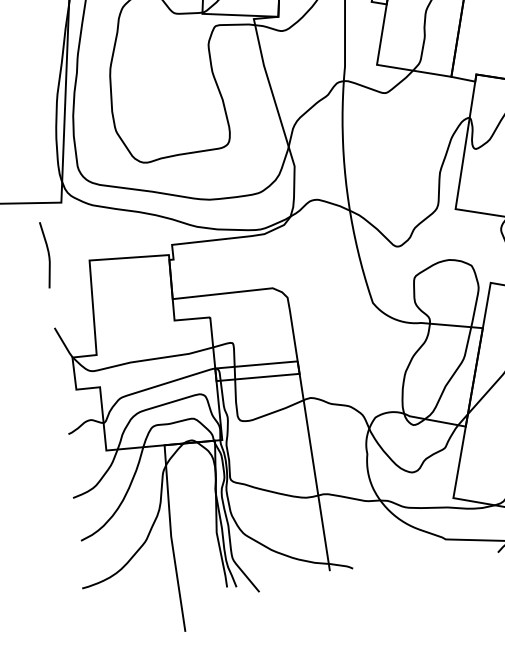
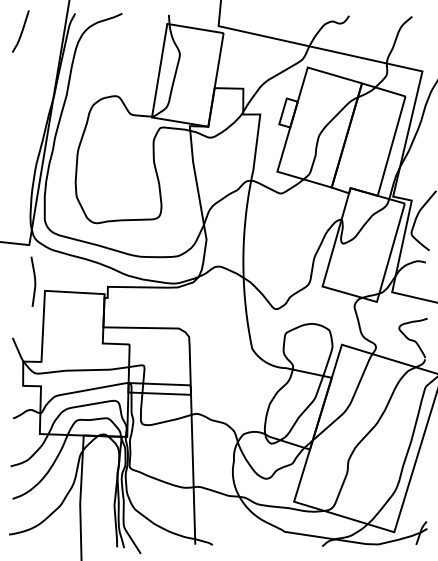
curve: (47, 254) -> (34, 281), moved

